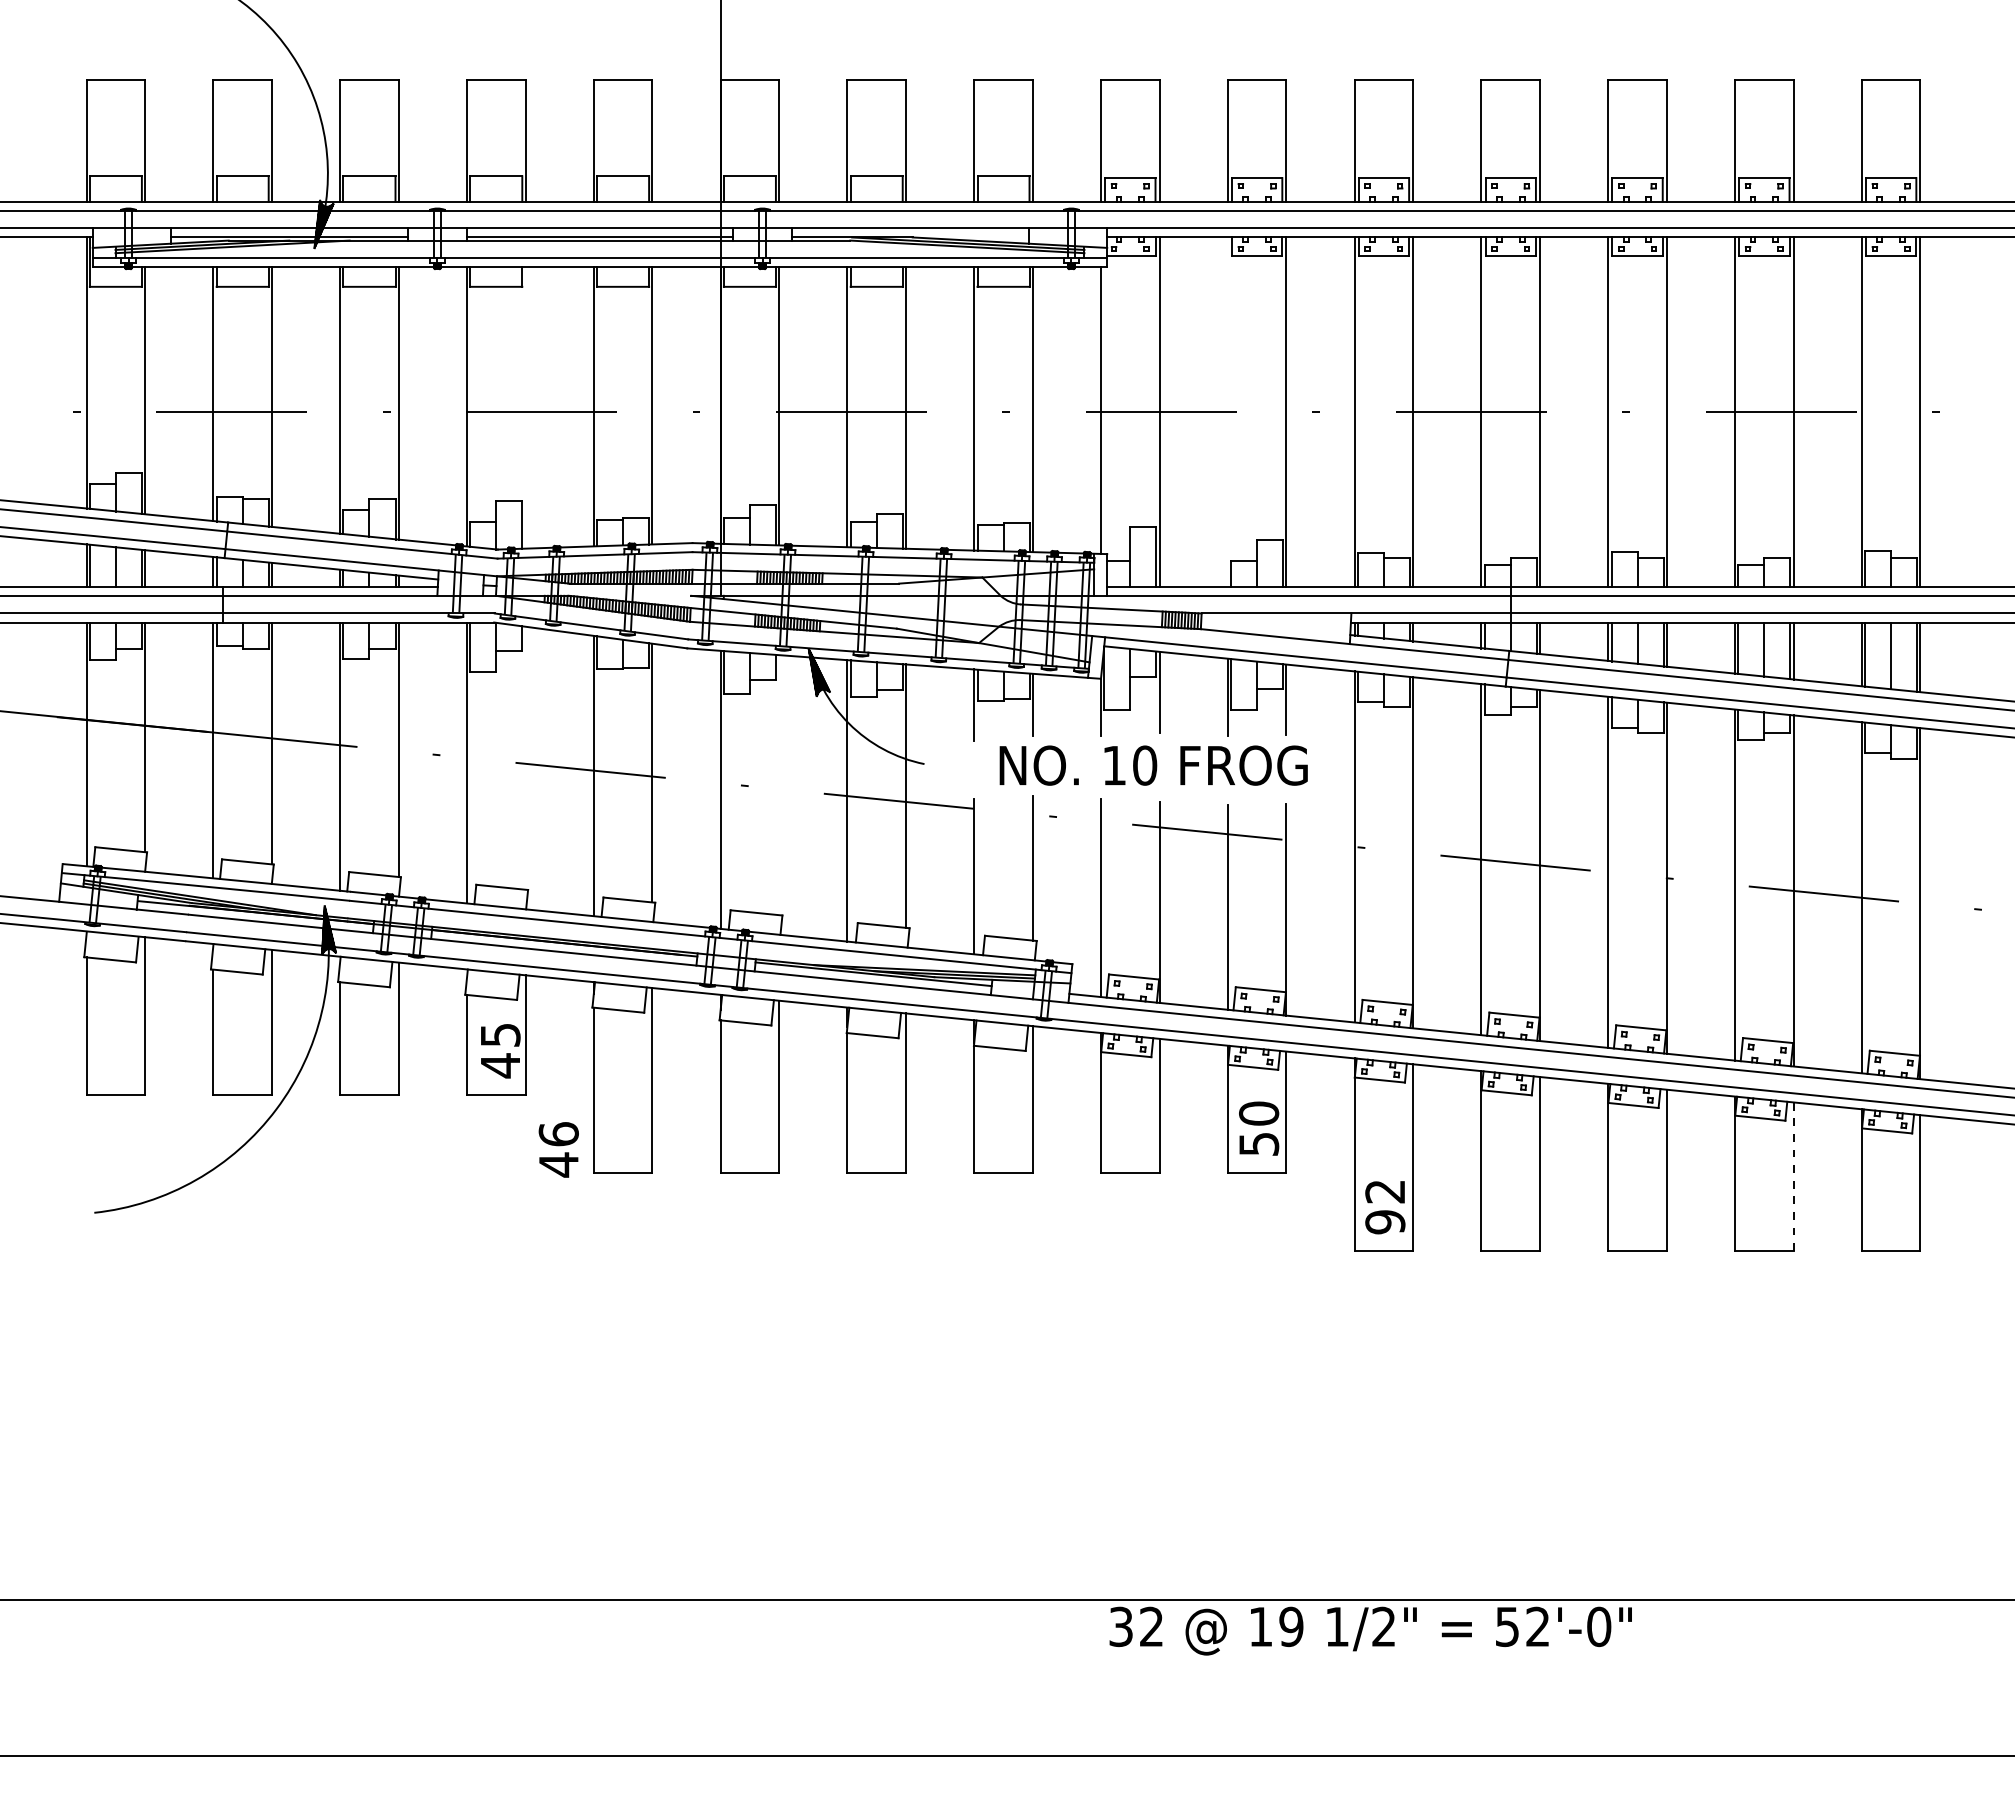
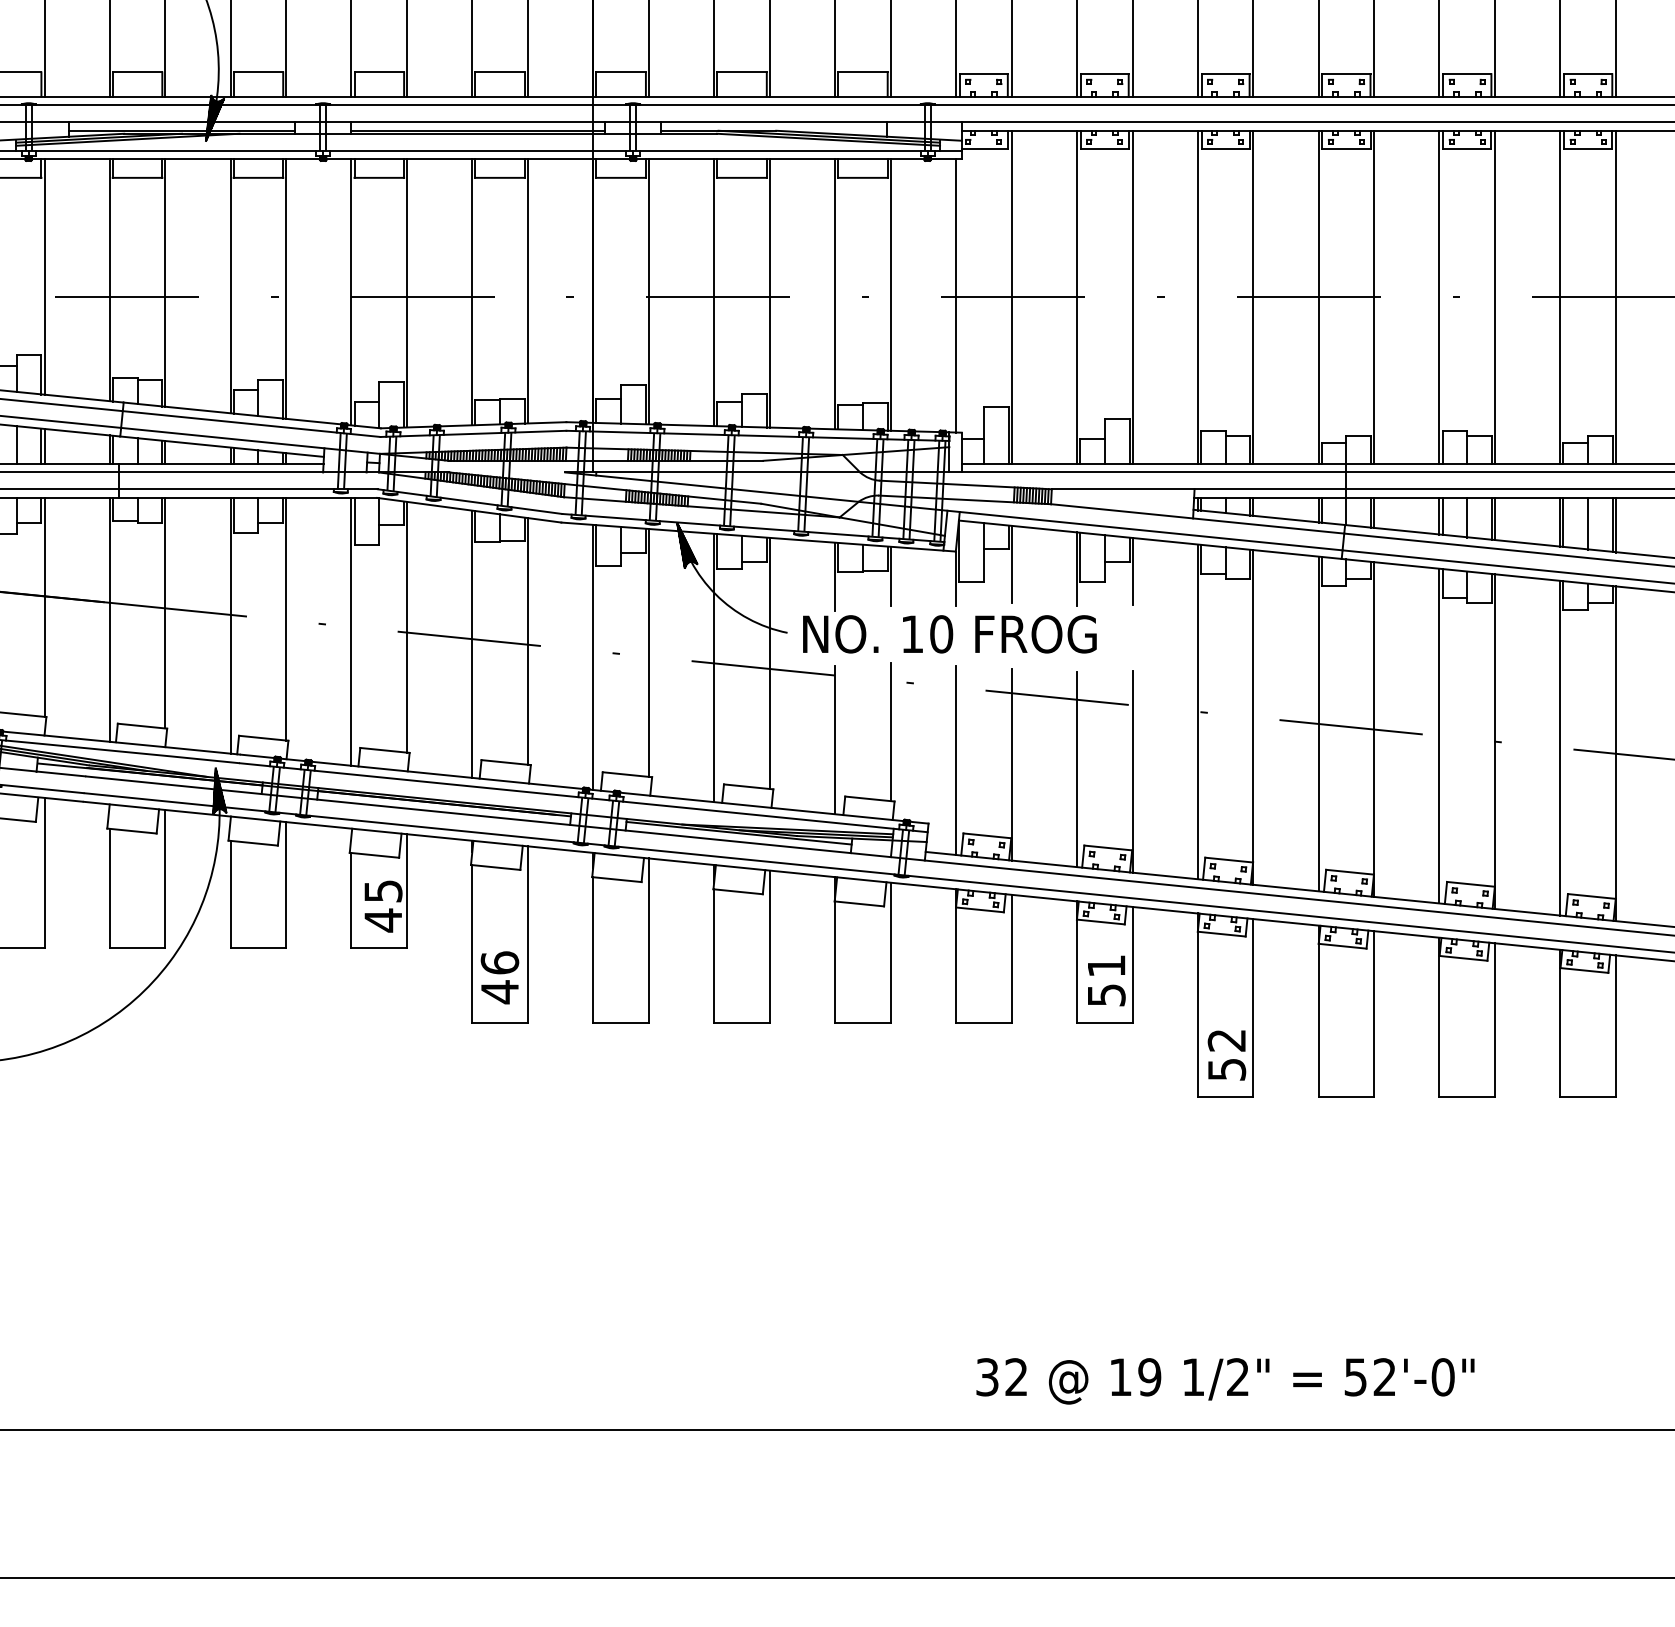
line: (525, 407) -> (407, 292), added
line: (1227, 411) -> (1076, 296), added
line: (525, 757) -> (407, 626), added
text: (1153, 765) -> (949, 634), moved
line: (779, 785) -> (649, 653), added
text: (1259, 1113) -> (1106, 965), 50 -> 51
text: (558, 1149) -> (499, 977), moved
line: (1793, 1176) -> (1616, 1026), dashed -> solid
text: (1385, 1222) -> (1227, 1069), 92 -> 52
text: (1370, 1630) -> (1225, 1380), moved

